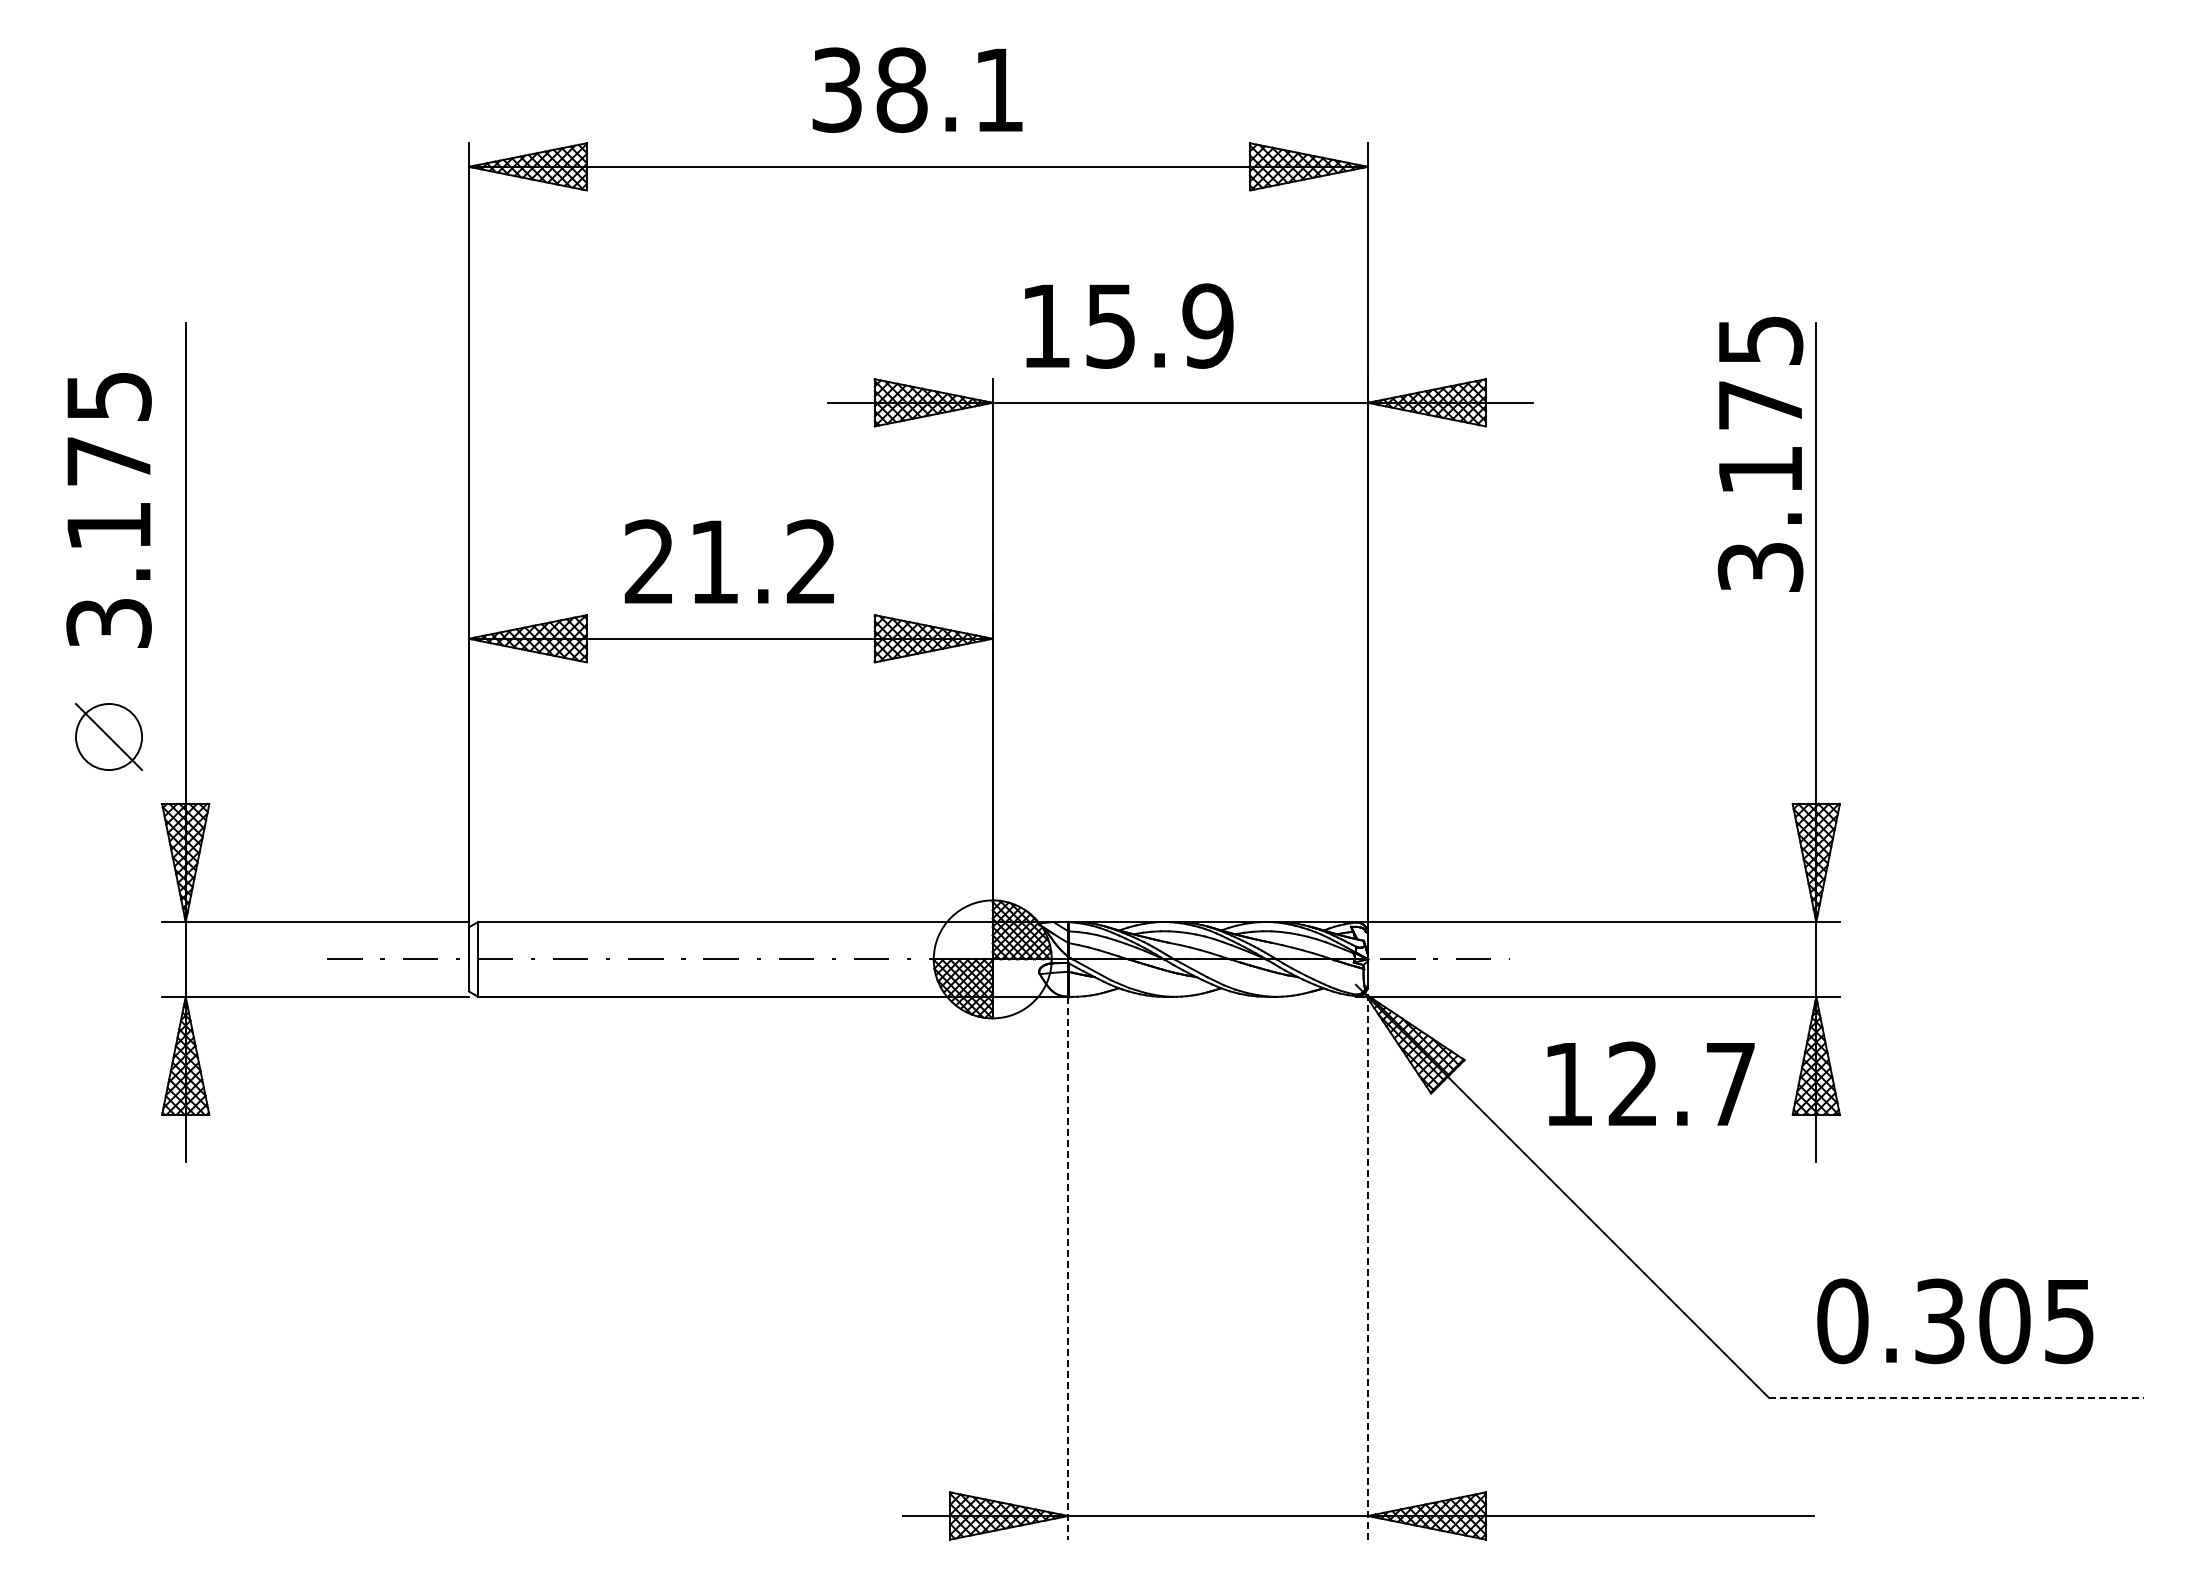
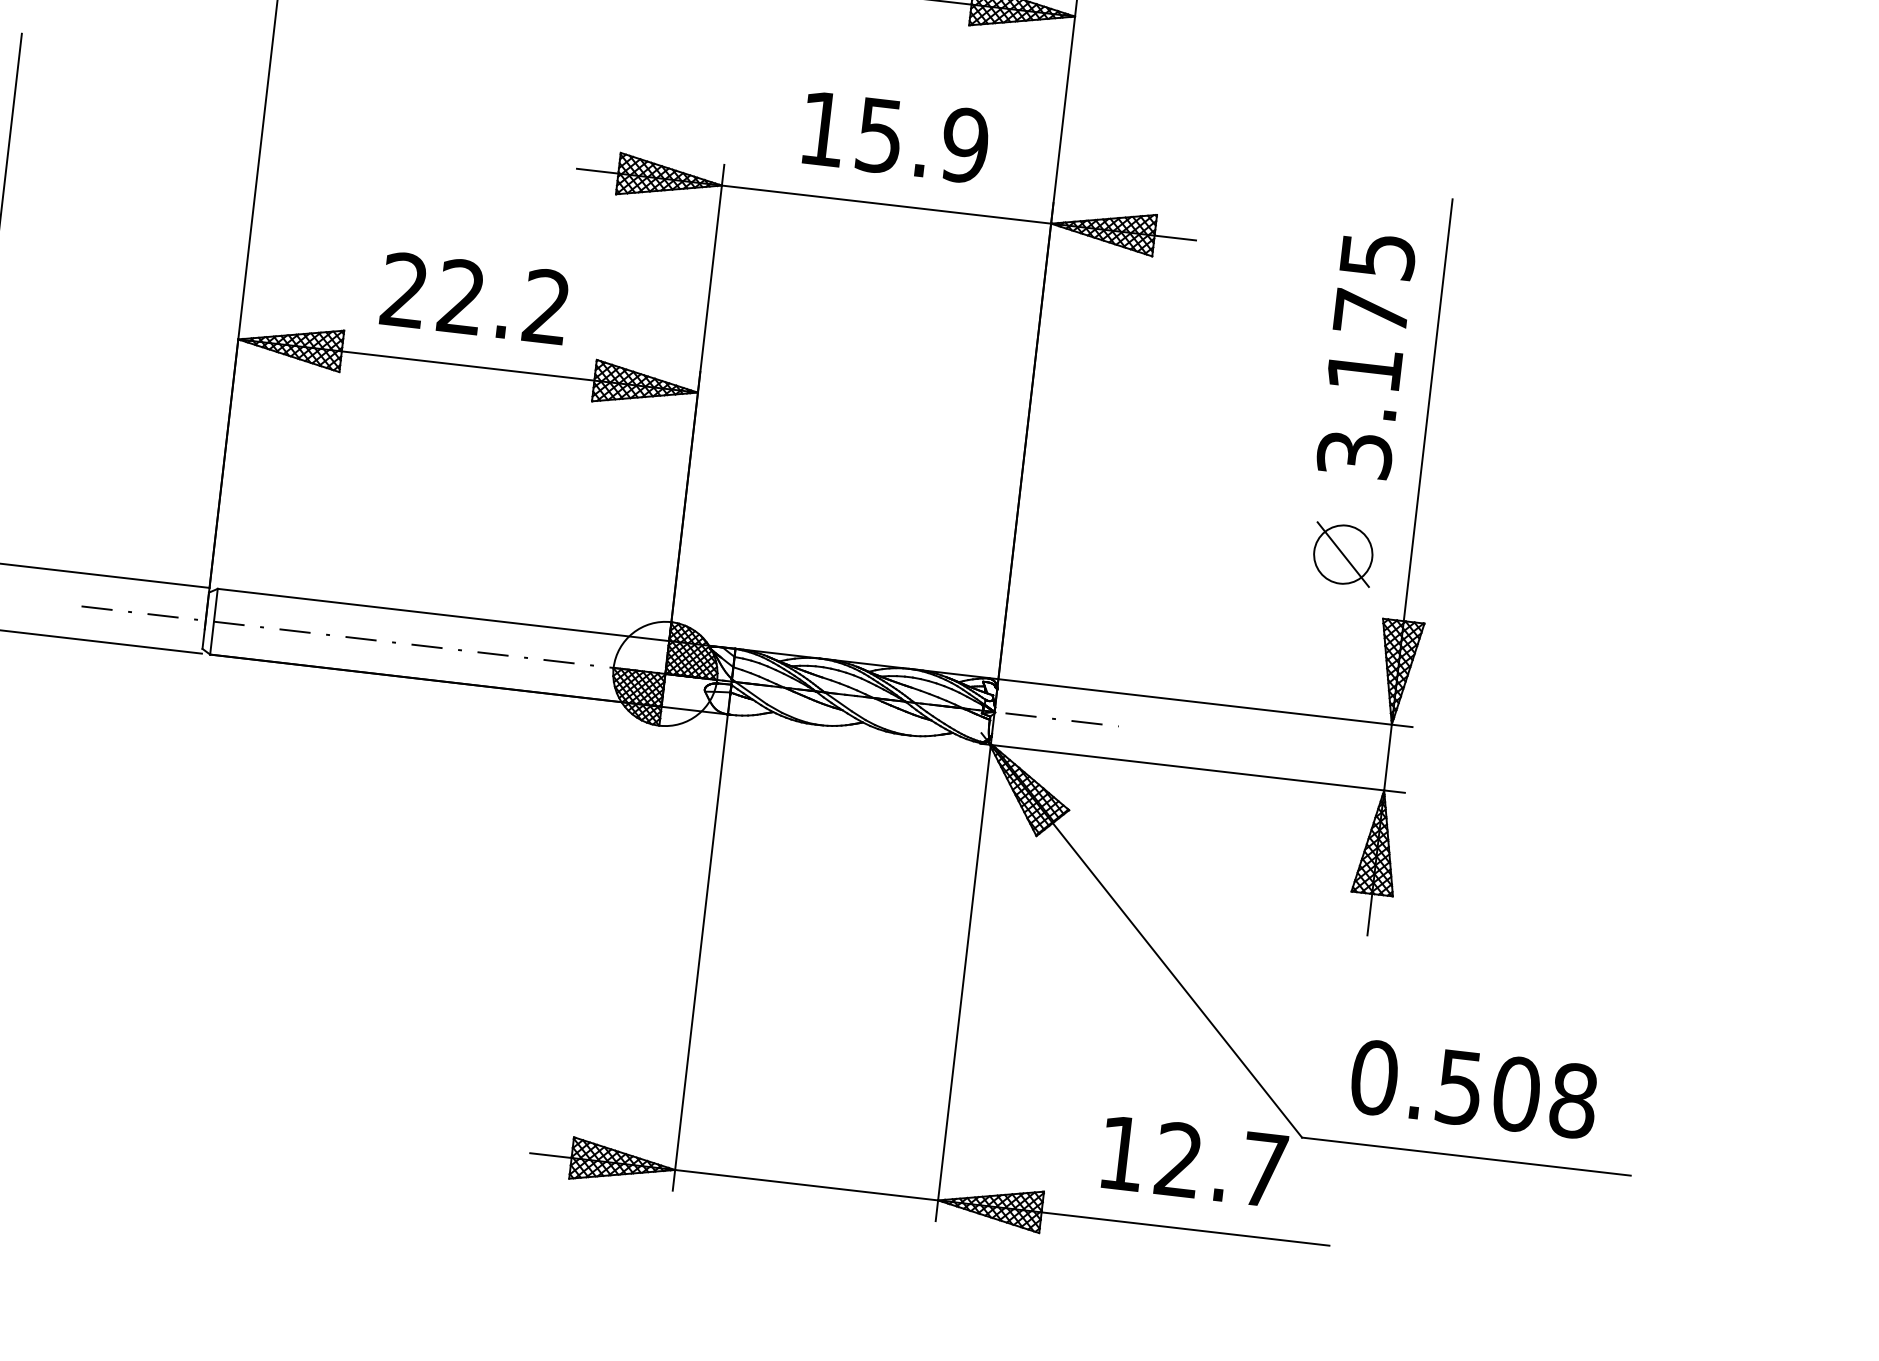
text: (1129, 325) -> (896, 136), moved
text: (1760, 454) -> (1366, 355), moved
text: (713, 561) -> (460, 296), 21.2 -> 22.2
part: (1739, 736) -> (1343, 554), added
text: (1650, 1083) -> (1193, 1161), moved
line: (1367, 1261) -> (963, 977), dashed -> solid
line: (1068, 1268) -> (700, 952), dashed -> solid
text: (2005, 1321) -> (1517, 1094), 0.305 -> 0.508
line: (1956, 1398) -> (1466, 1157), dashed -> solid

